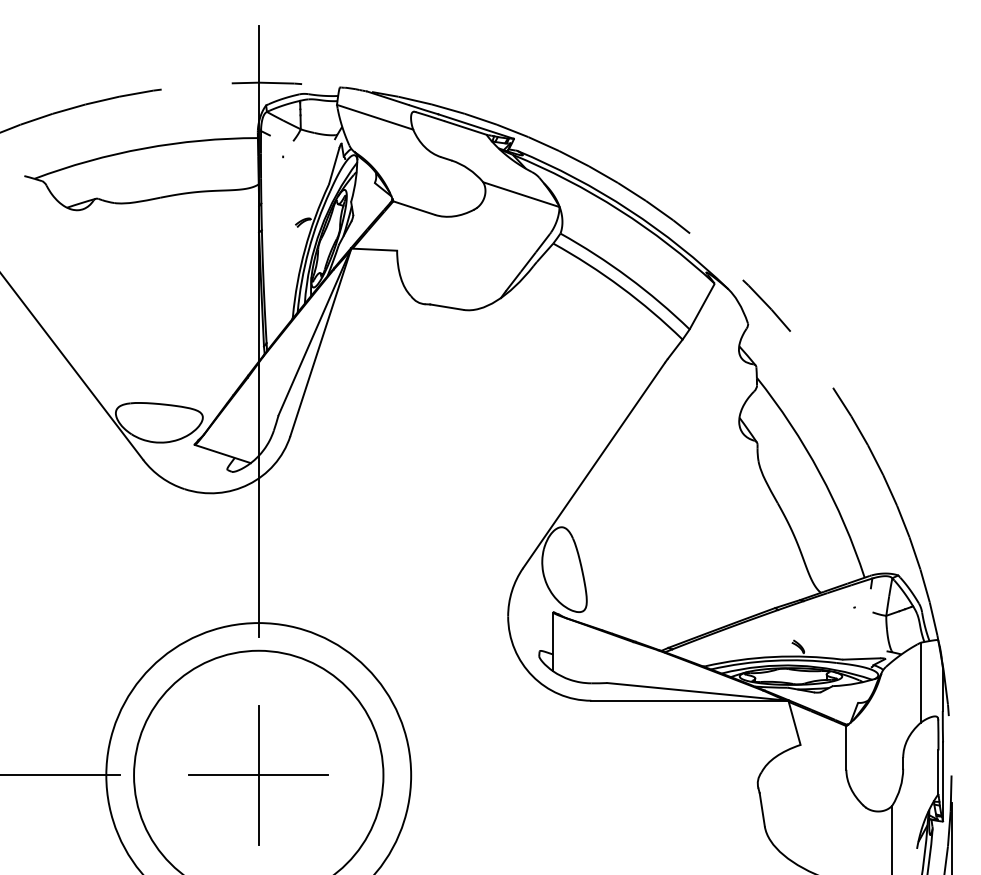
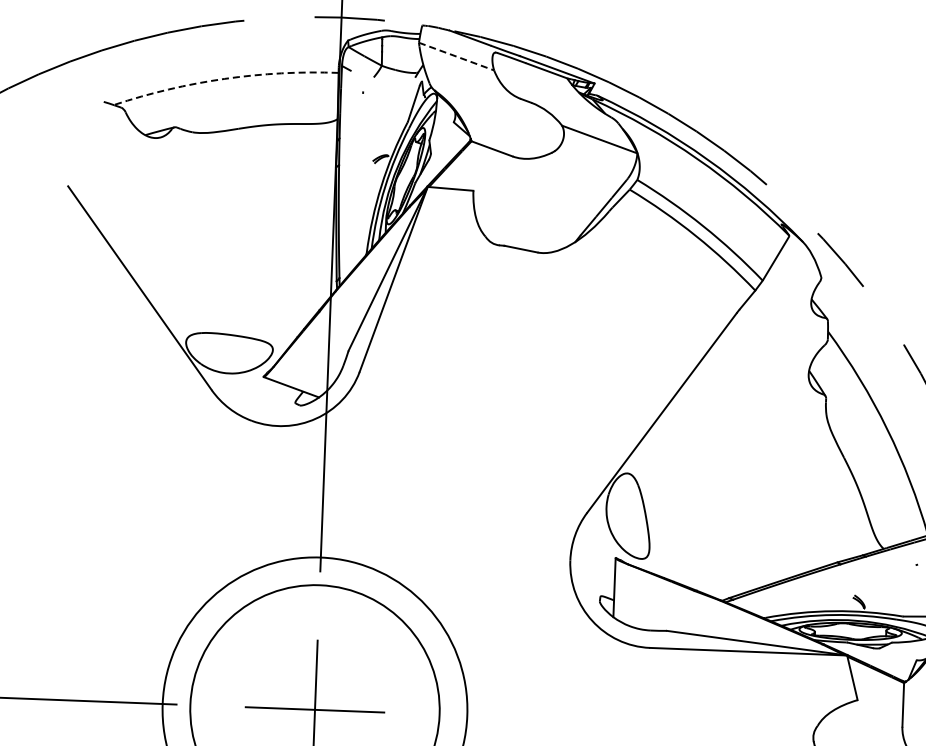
line: (375, 117) -> (456, 56), solid -> dashed
arc: (144, 148) -> (224, 78), solid -> dashed

